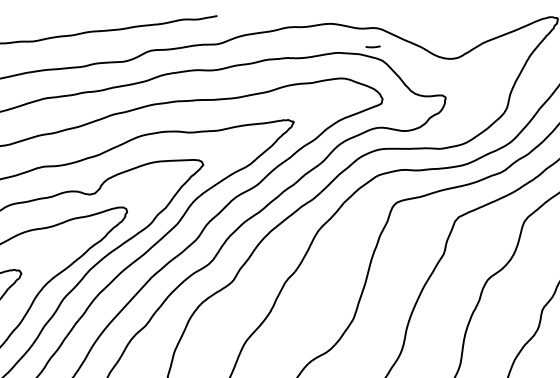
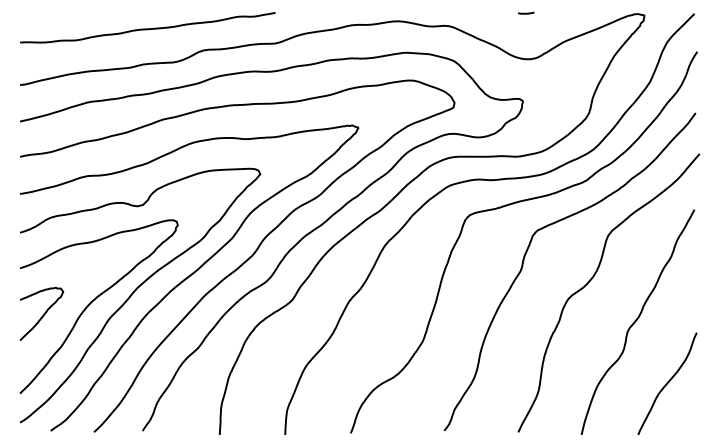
line: (373, 46) -> (526, 12), moved

